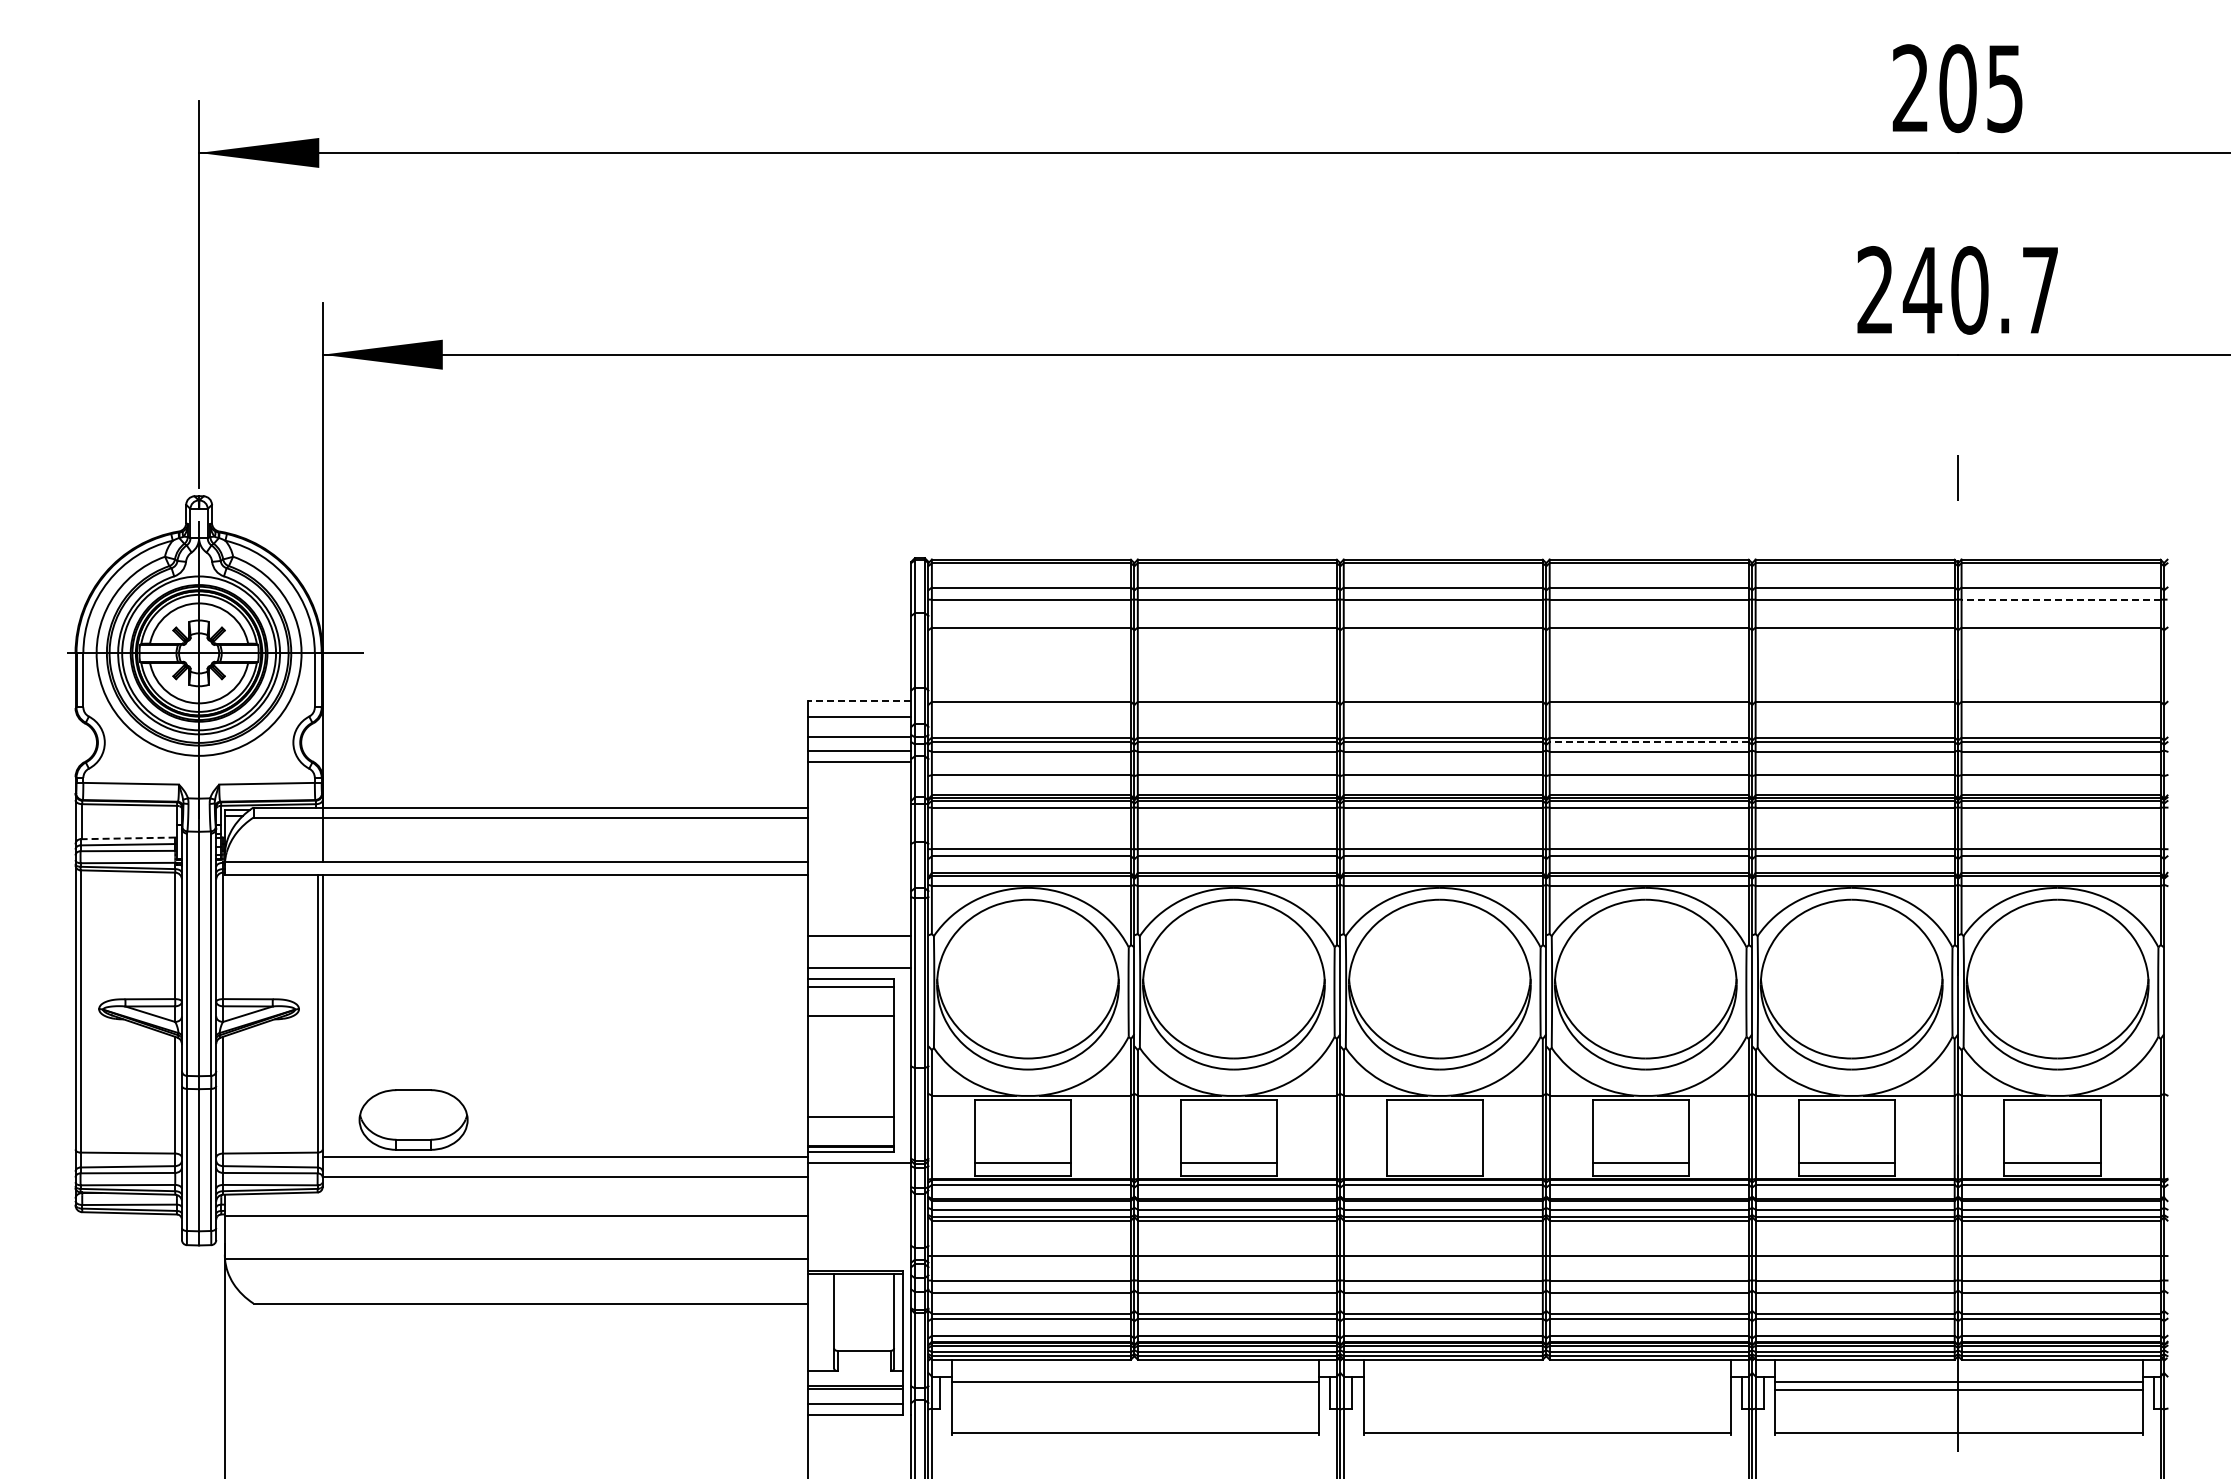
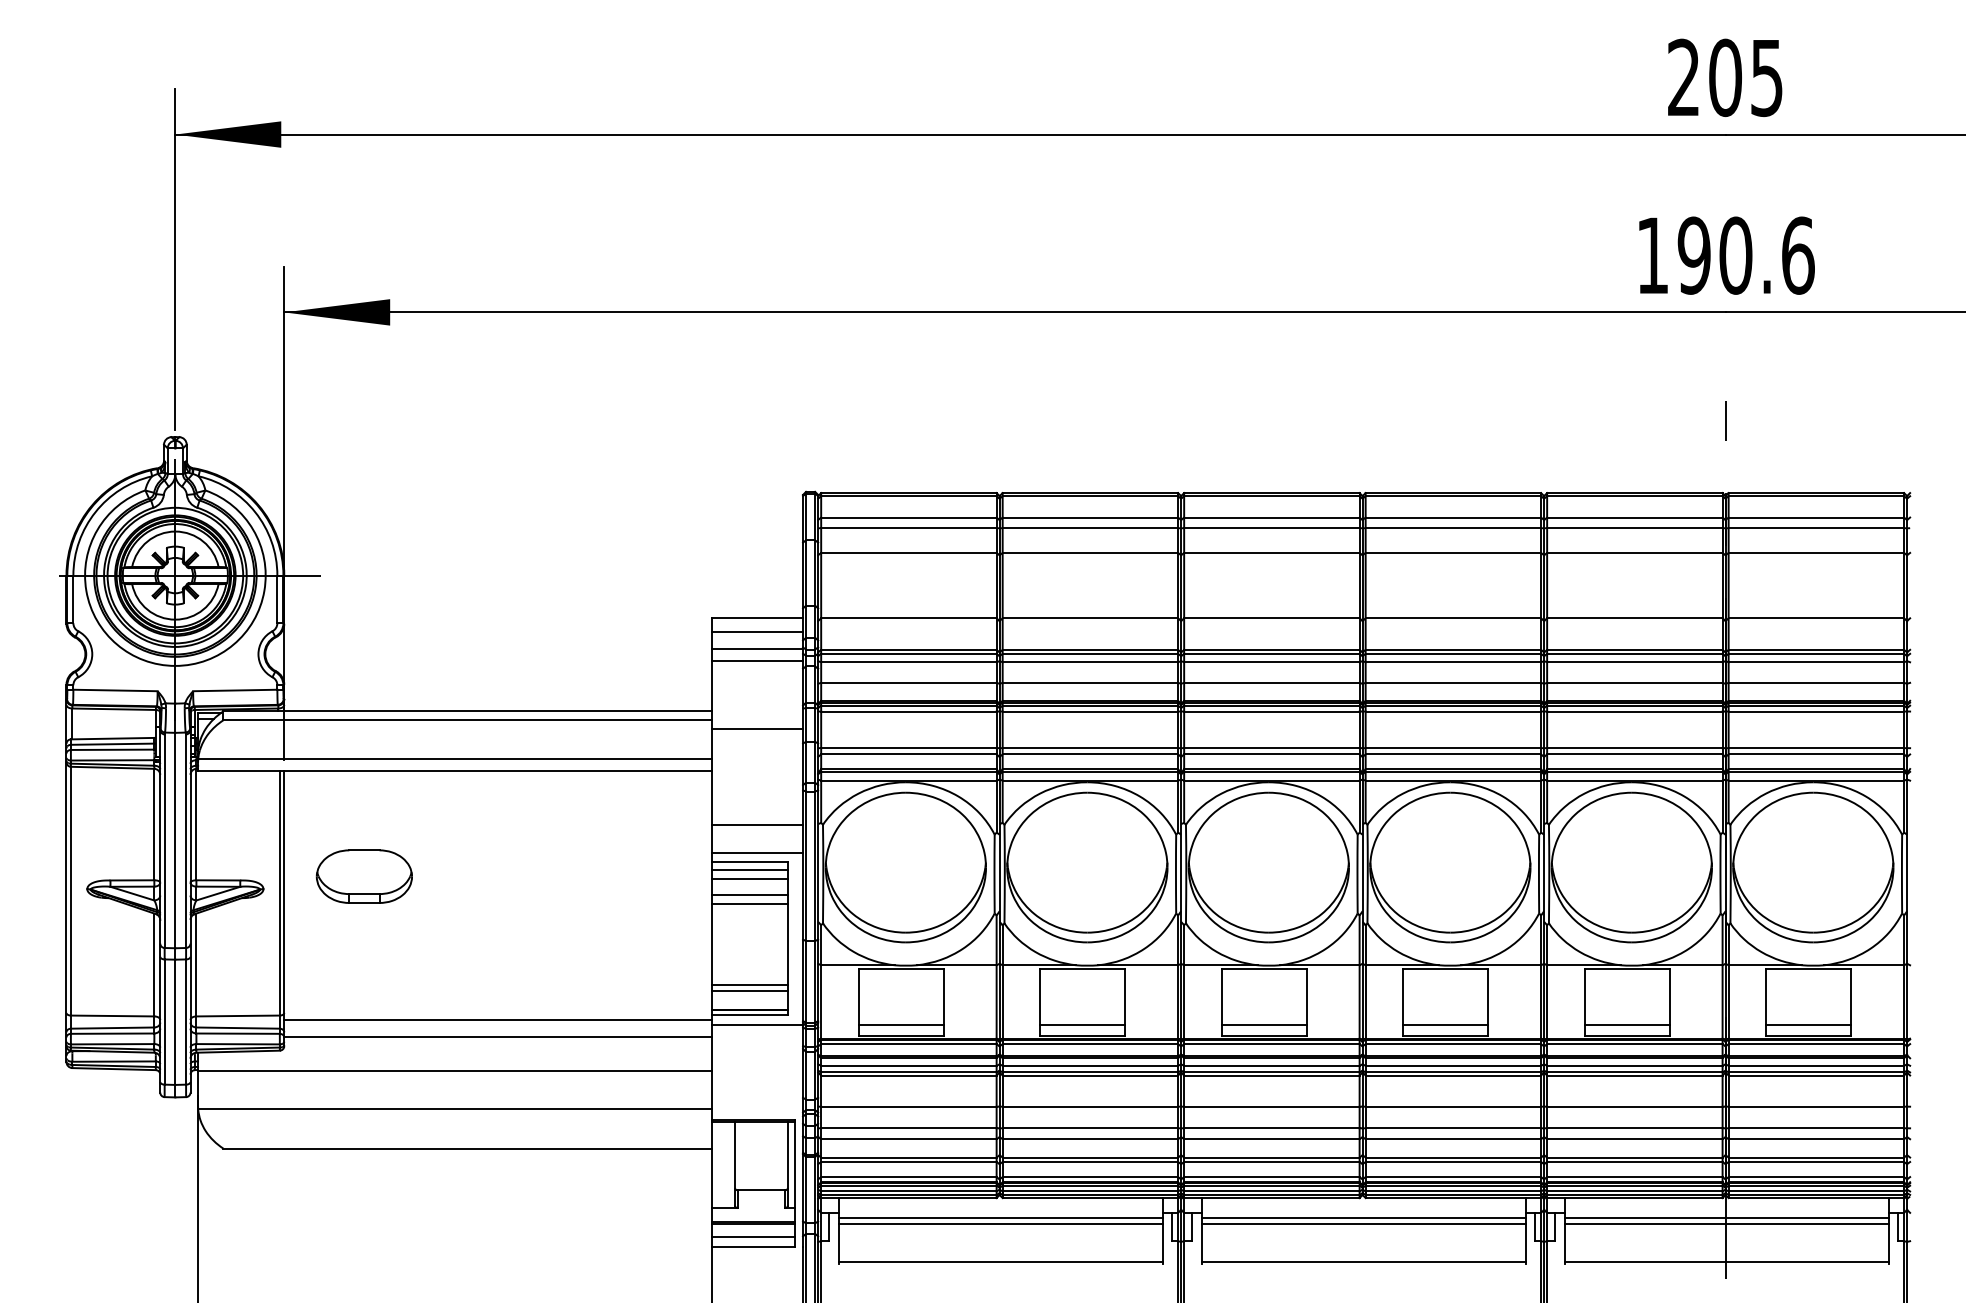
text: (1958, 290) -> (1725, 255), 240.7 -> 190.6
line: (2061, 599) -> (1816, 528), dashed -> solid
line: (859, 701) -> (757, 618), dashed -> solid
line: (1649, 742) -> (1453, 654), dashed -> solid
line: (859, 761) -> (757, 729), moved
line: (128, 838) -> (113, 738), dashed -> solid
line: (851, 998) -> (750, 879), added
line: (851, 1026) -> (750, 904), added
part: (413, 1119) -> (364, 876), moved
line: (851, 1124) -> (750, 990), added
line: (1434, 1163) -> (1264, 1025), added
line: (1547, 1382) -> (1363, 1218), added
line: (1135, 1389) -> (1000, 1224), added
line: (1547, 1389) -> (1363, 1224), added

